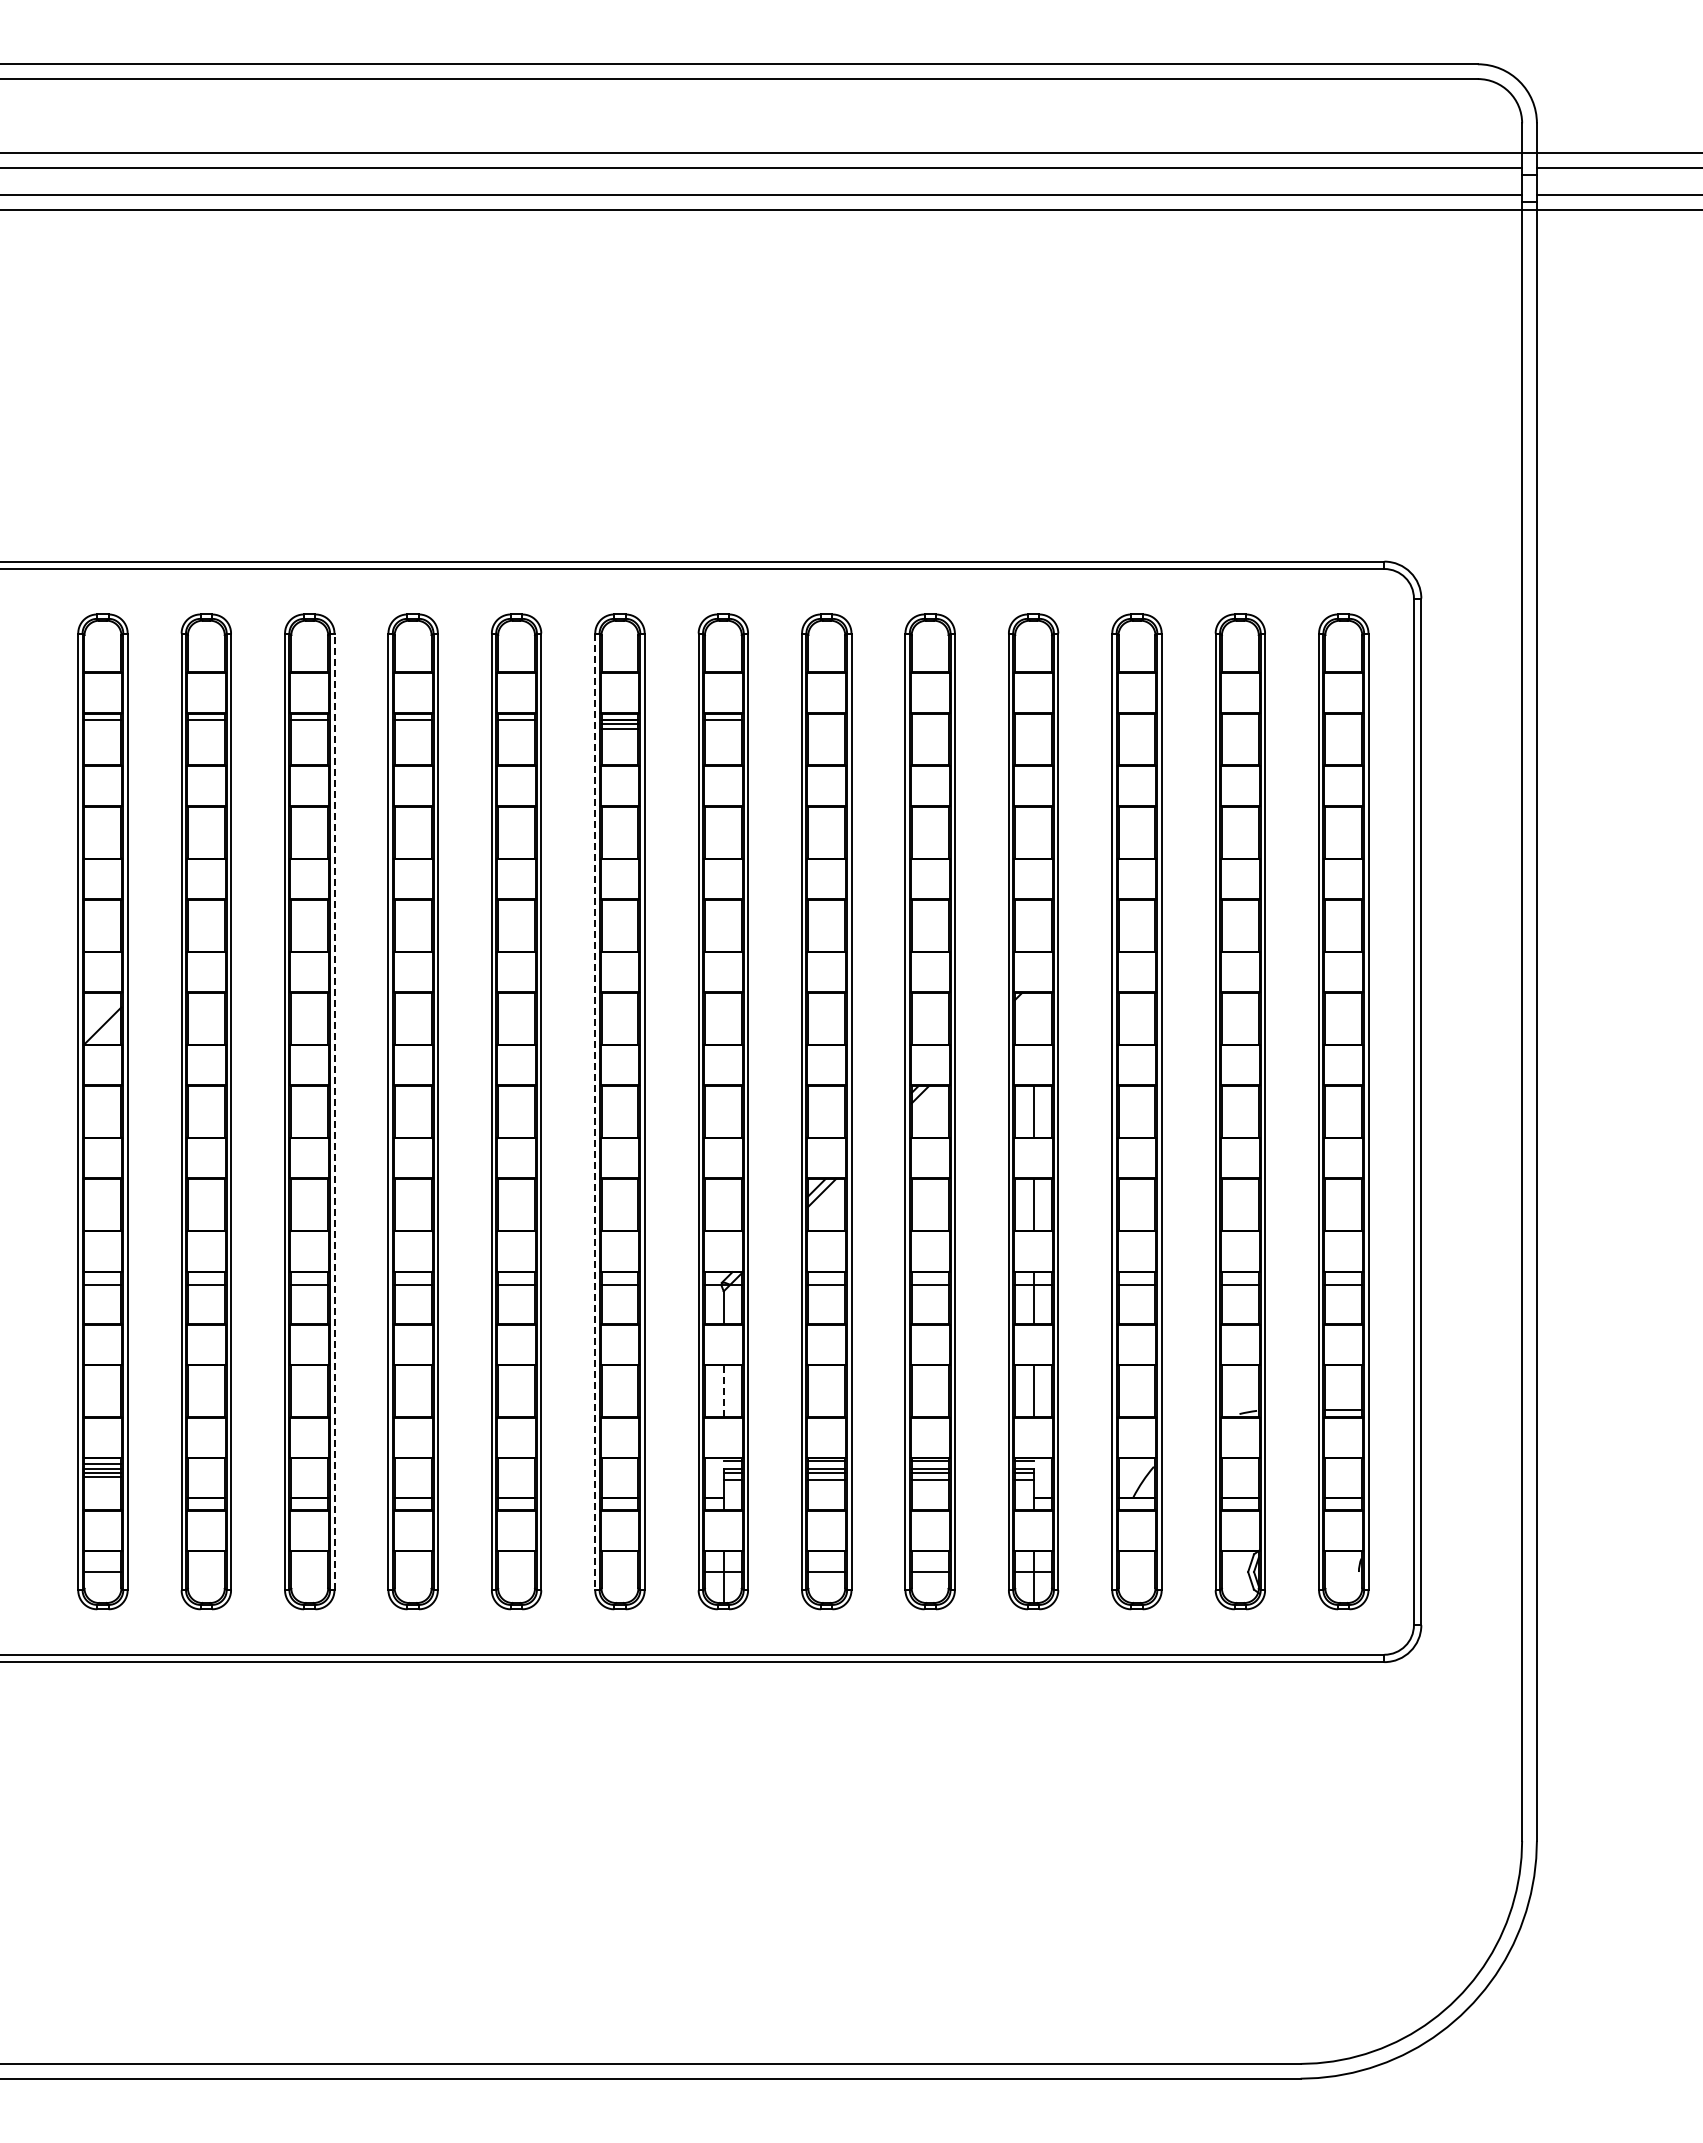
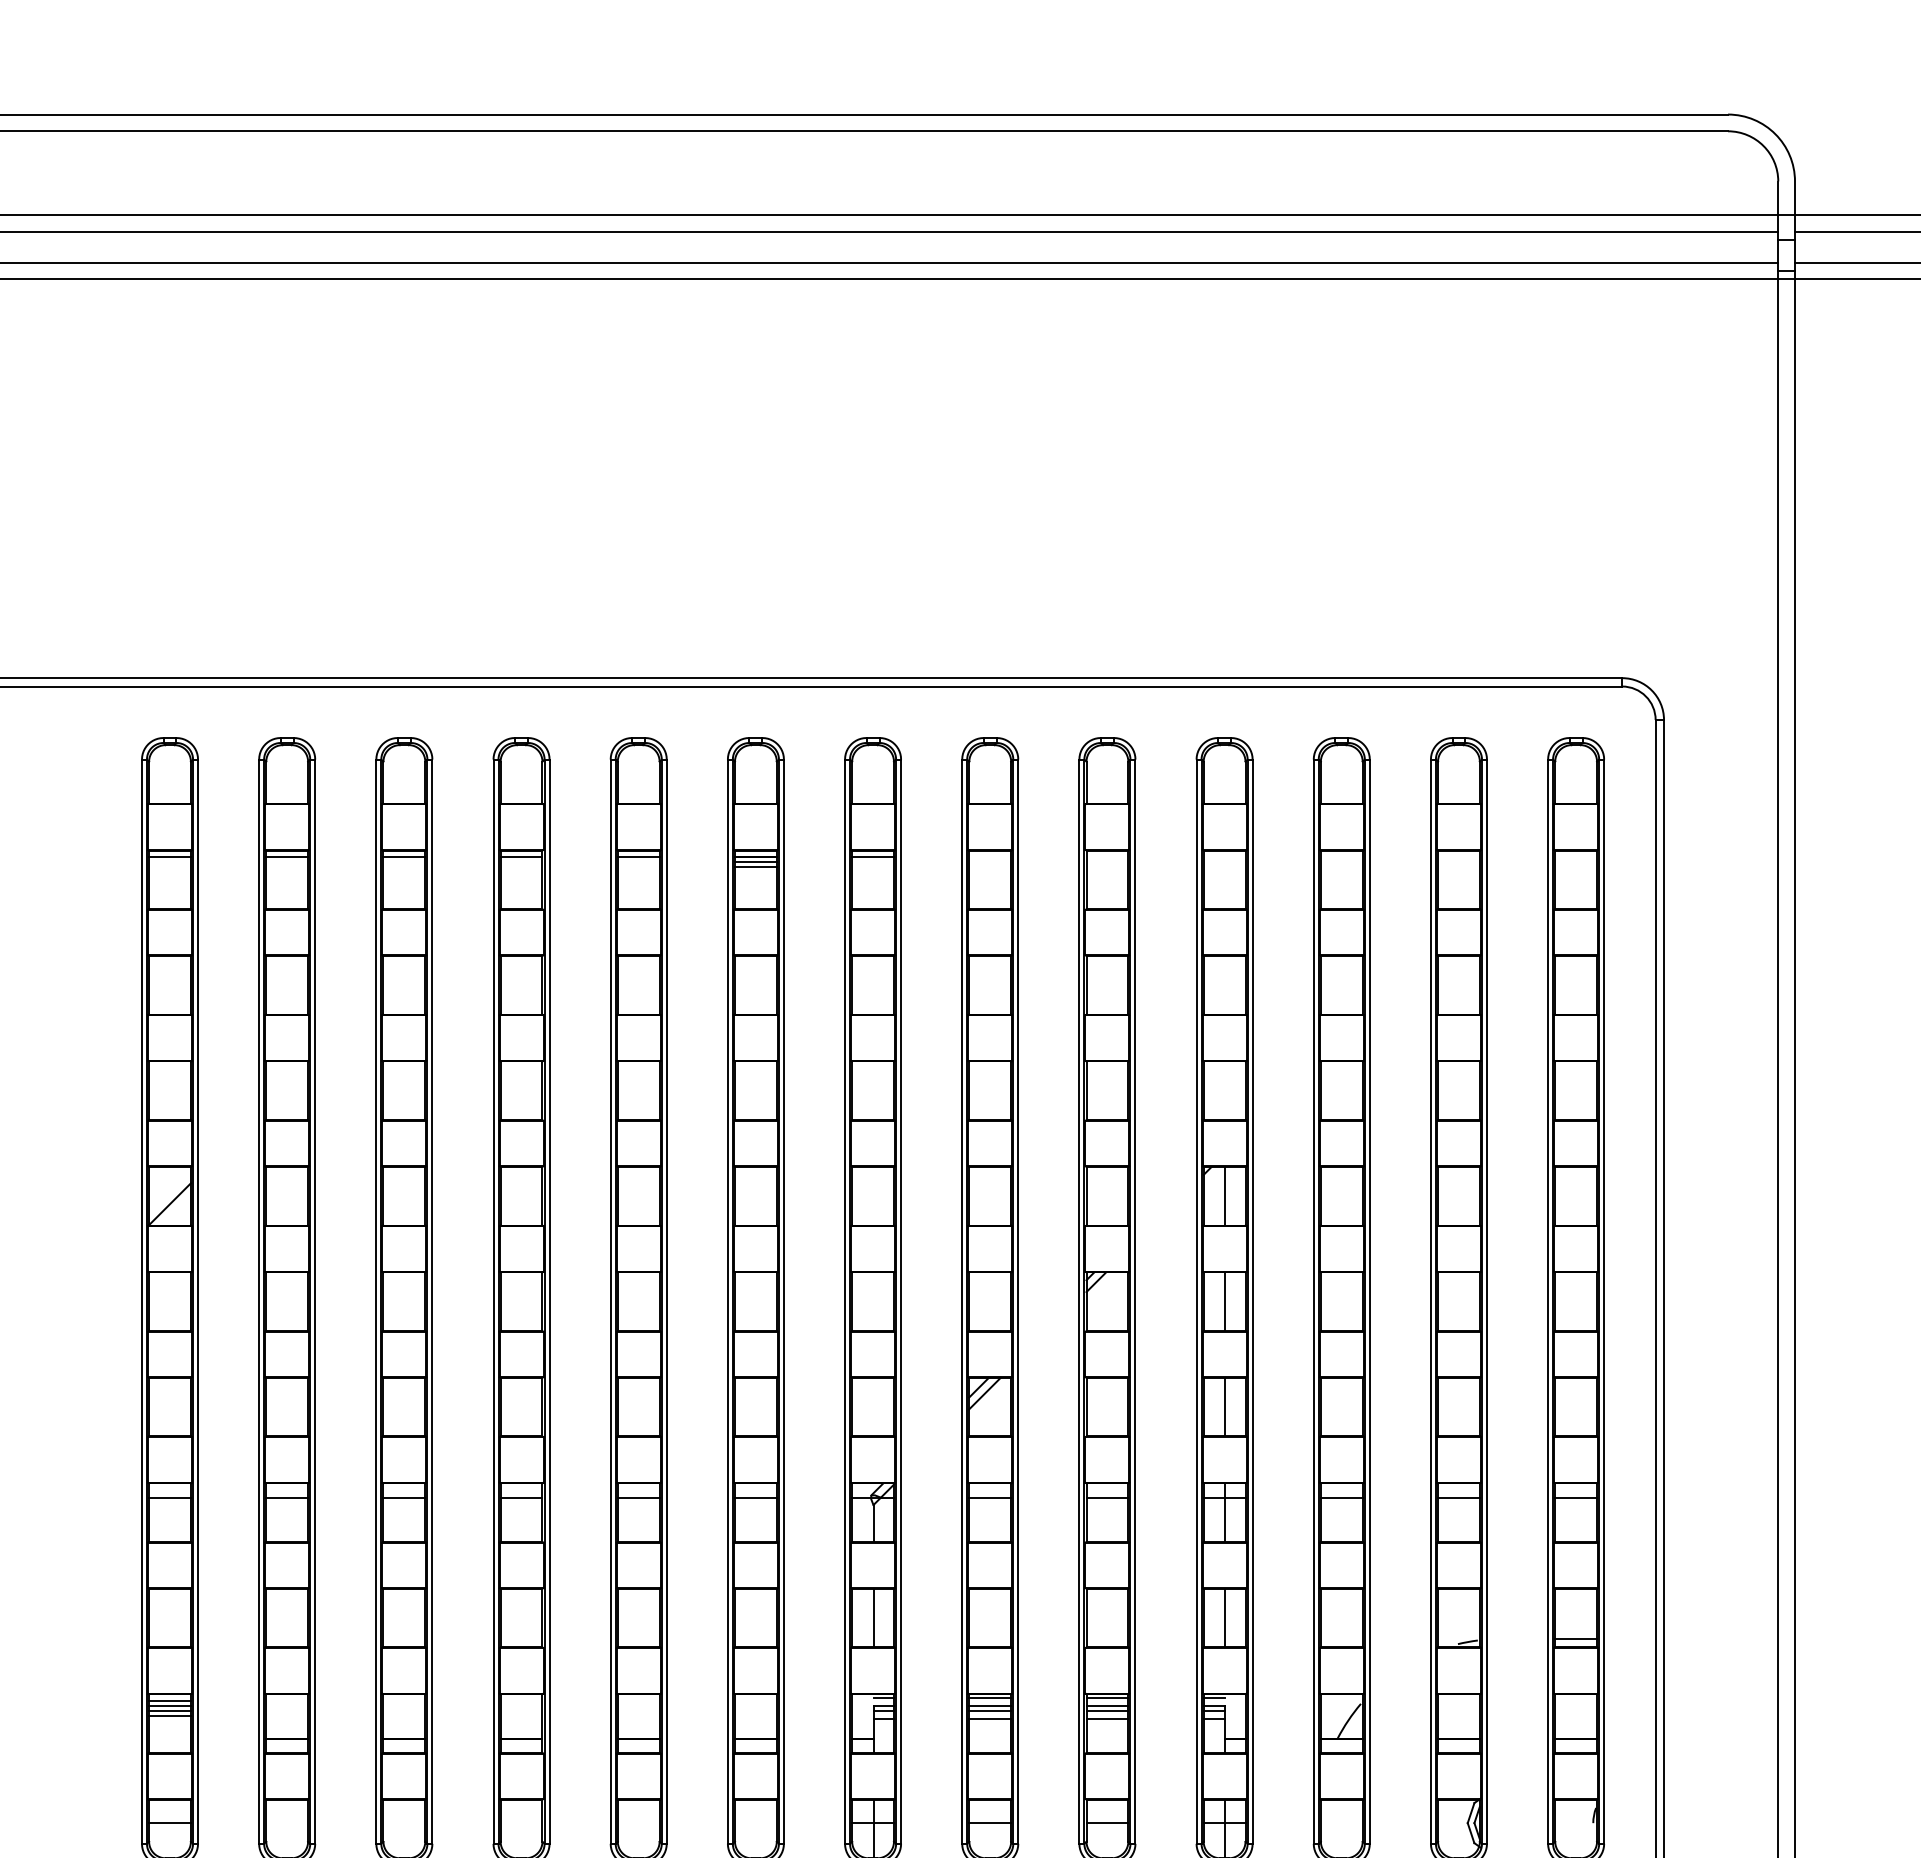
line: (1033, 1018) -> (1224, 1195), added
line: (334, 1111) -> (432, 1301), dashed -> solid
line: (595, 1112) -> (728, 1302), dashed -> solid
line: (723, 1391) -> (873, 1618), dashed -> solid

